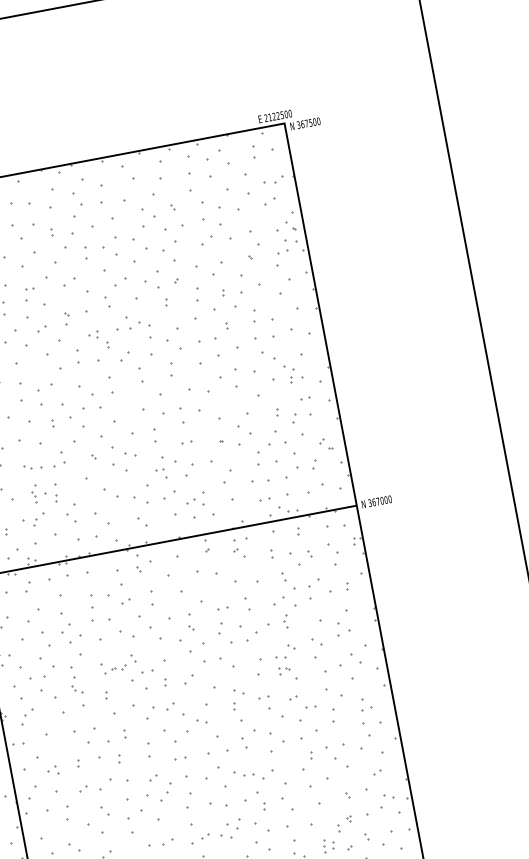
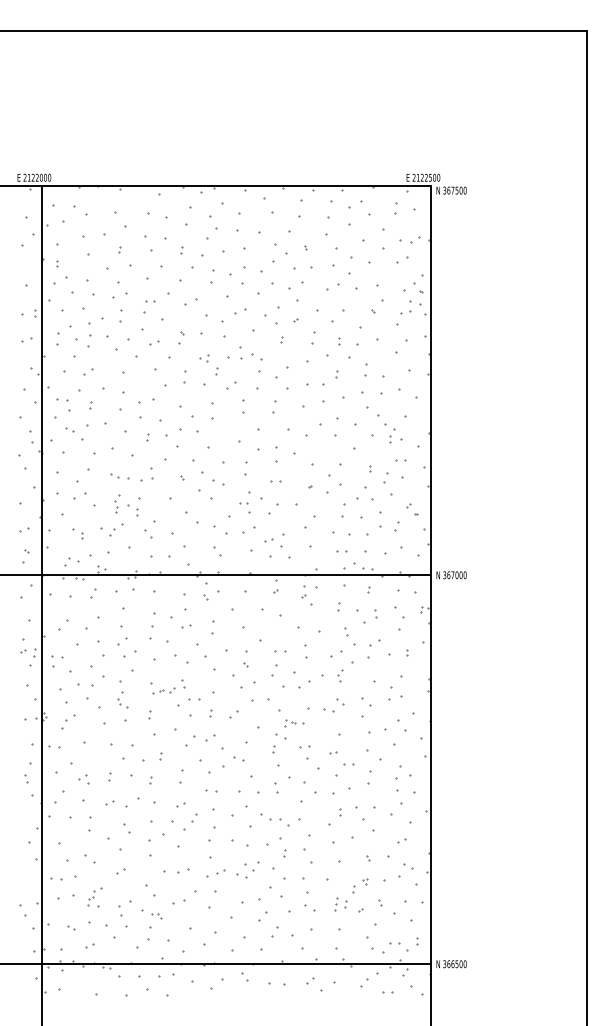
part: (106, 301) -> (223, 328), size x1.6
part: (284, 670) -> (290, 723), moved
part: (365, 708) -> (402, 776), size x1.6

